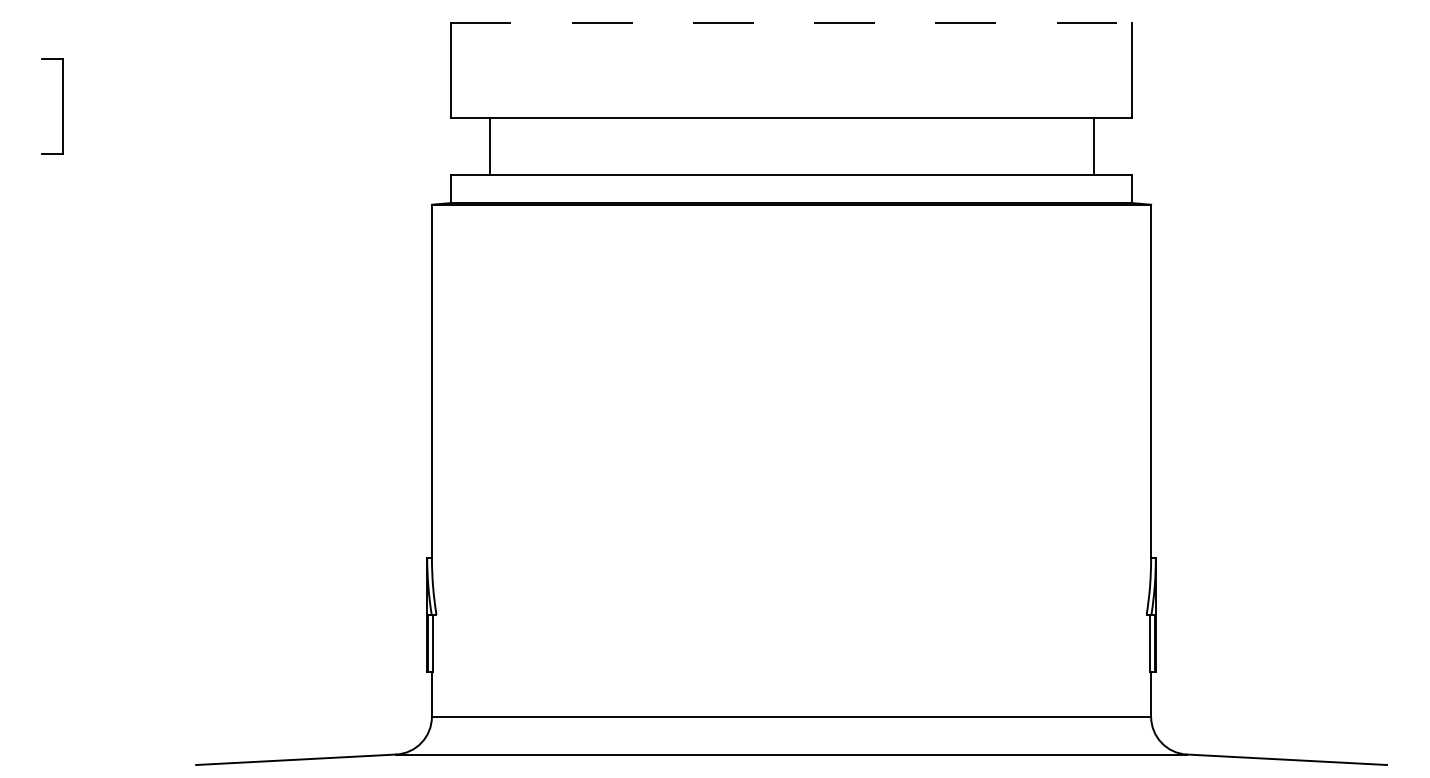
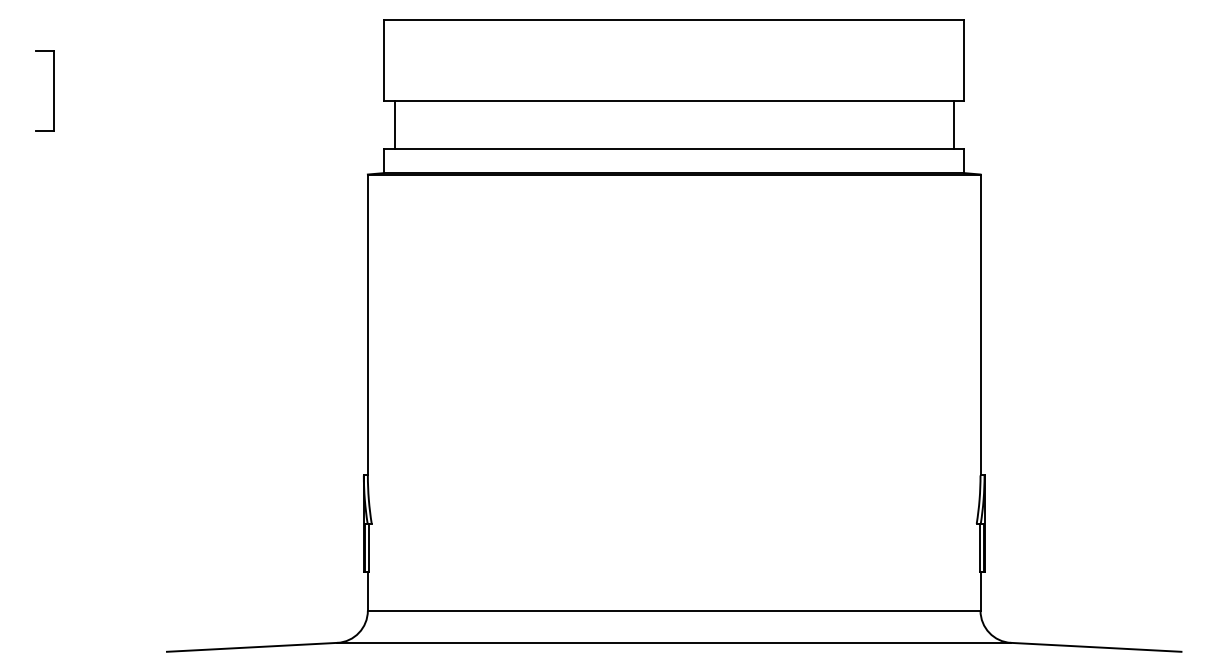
line: (791, 22) -> (674, 19), dashed -> solid
line: (490, 146) -> (394, 124), moved
line: (1093, 146) -> (953, 124), moved

